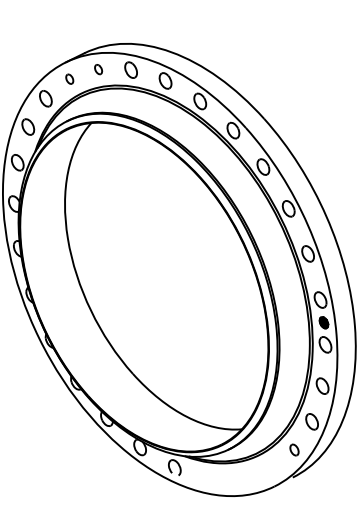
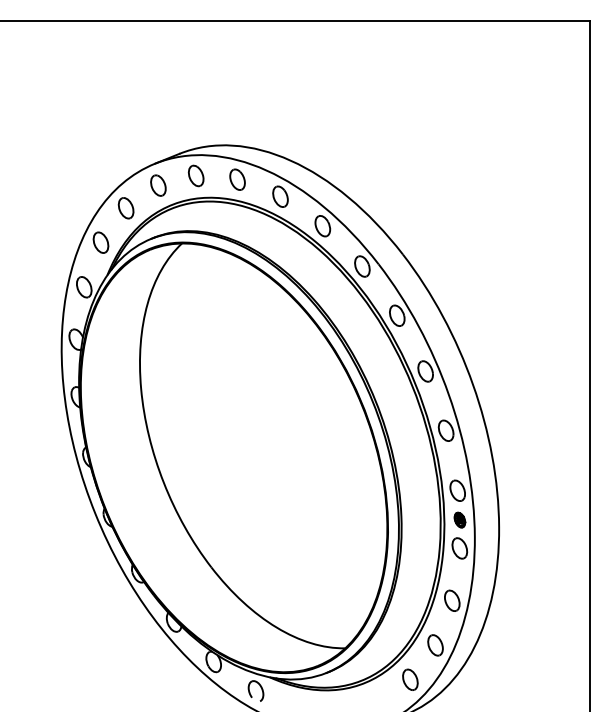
part: (98, 69) -> (195, 175), size x1.67
part: (69, 79) -> (158, 185), size x1.67
part: (294, 449) -> (410, 679), size x1.43

